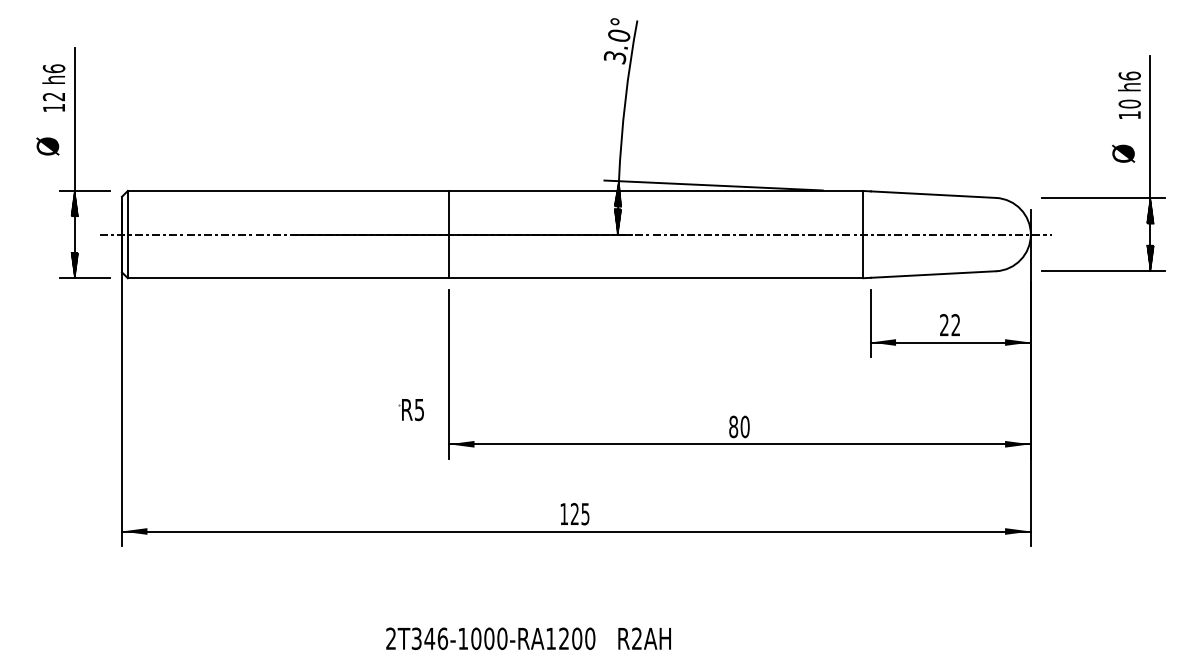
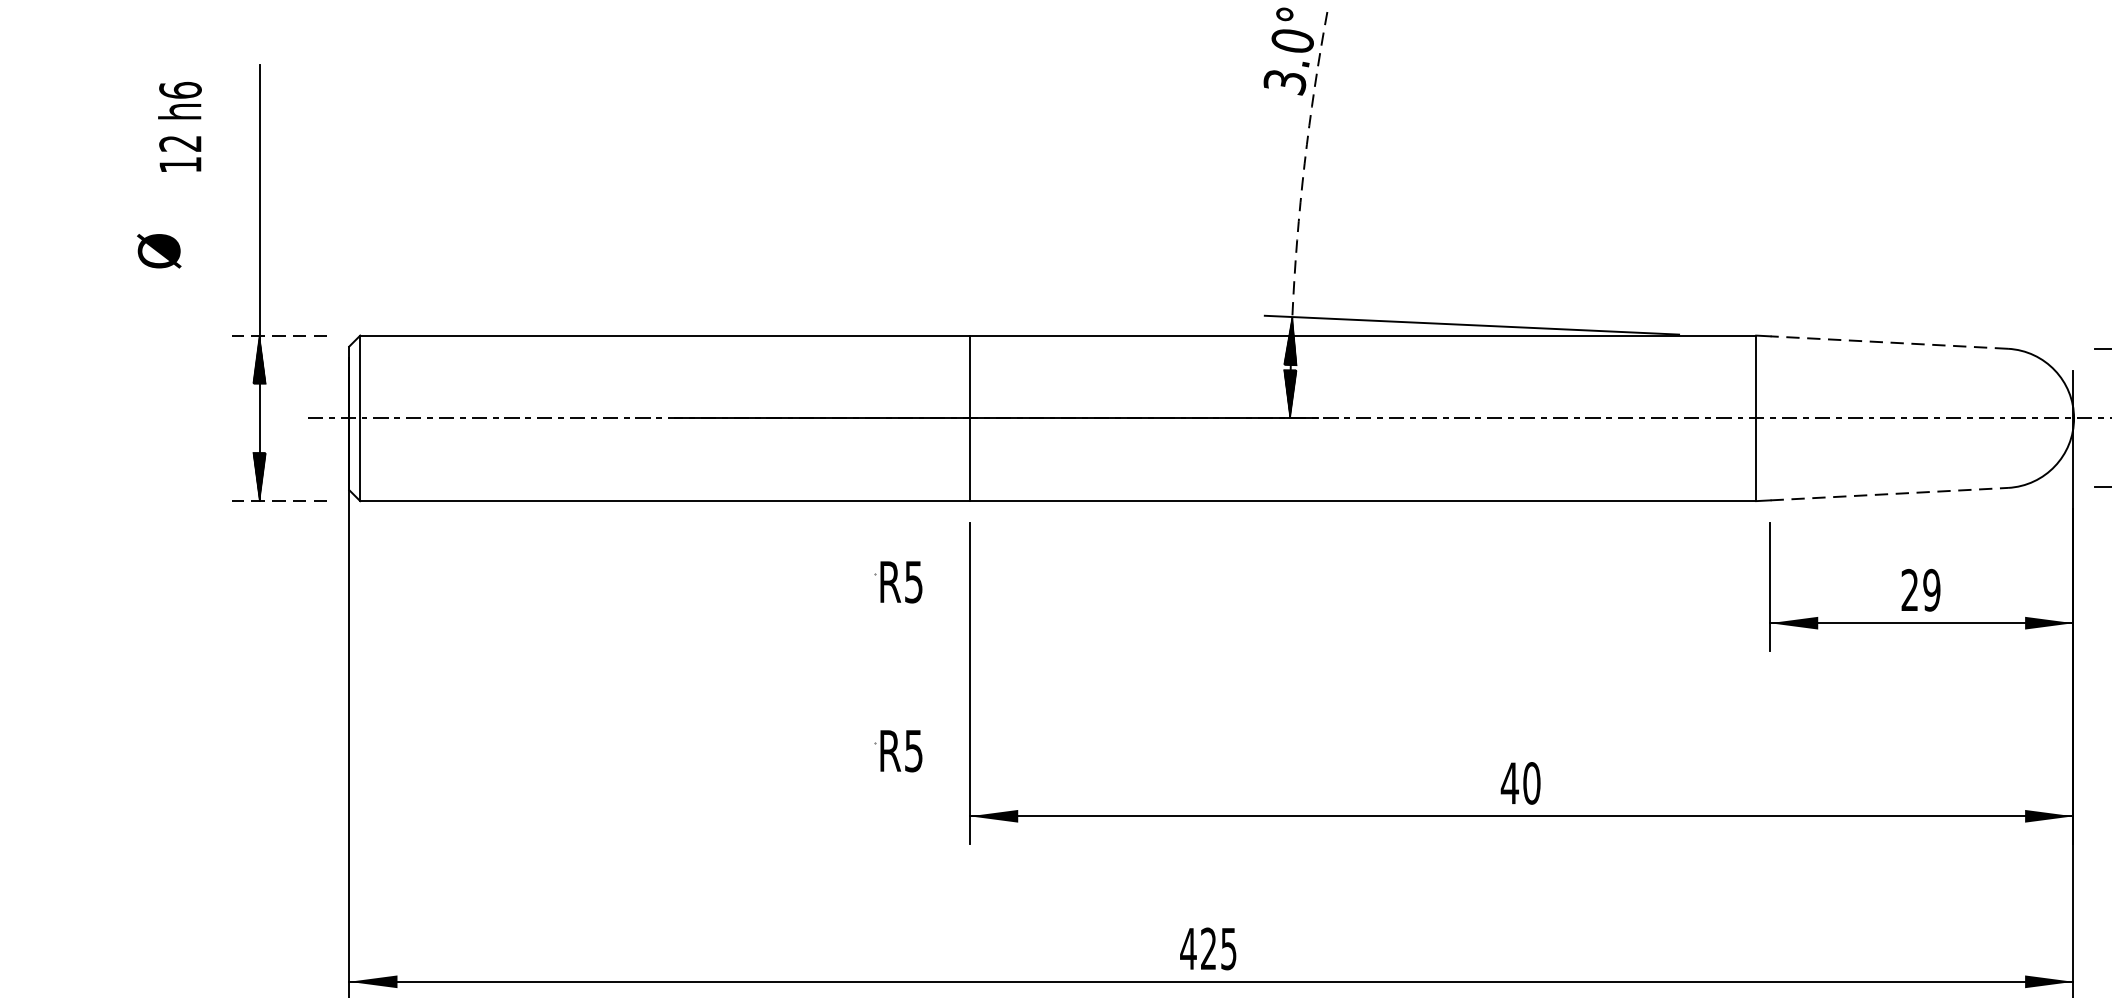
text: (53, 87) -> (179, 125), moved
arc: (625, 100) -> (1304, 163), solid -> dashed
text: (47, 146) -> (158, 251), moved
line: (84, 190) -> (278, 334), solid -> dashed
line: (933, 194) -> (1889, 342), solid -> dashed
line: (933, 274) -> (1889, 494), solid -> dashed
line: (84, 278) -> (278, 501), solid -> dashed
part: (410, 321) -> (896, 583), added
text: (955, 325) -> (1931, 590), 22 -> 29
text: (733, 426) -> (1509, 782), 80 -> 40
text: (563, 513) -> (1187, 947), 125 -> 425

